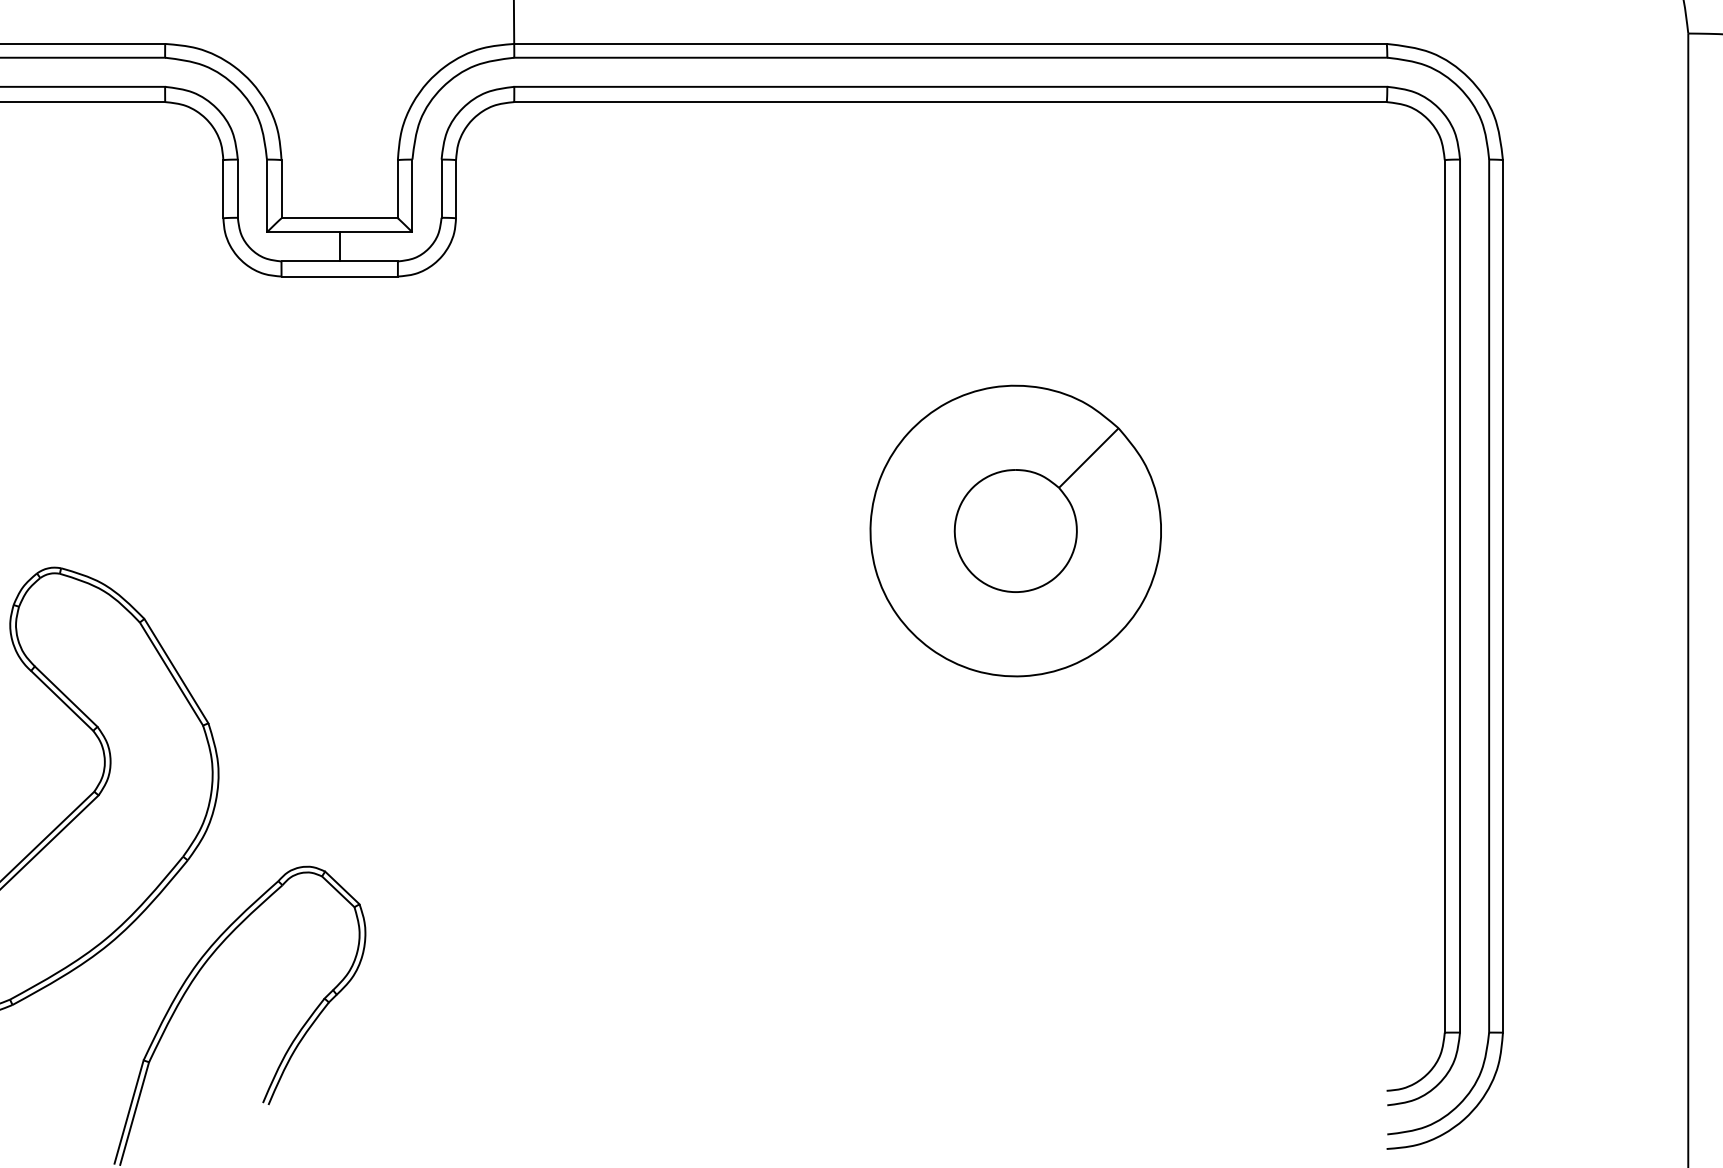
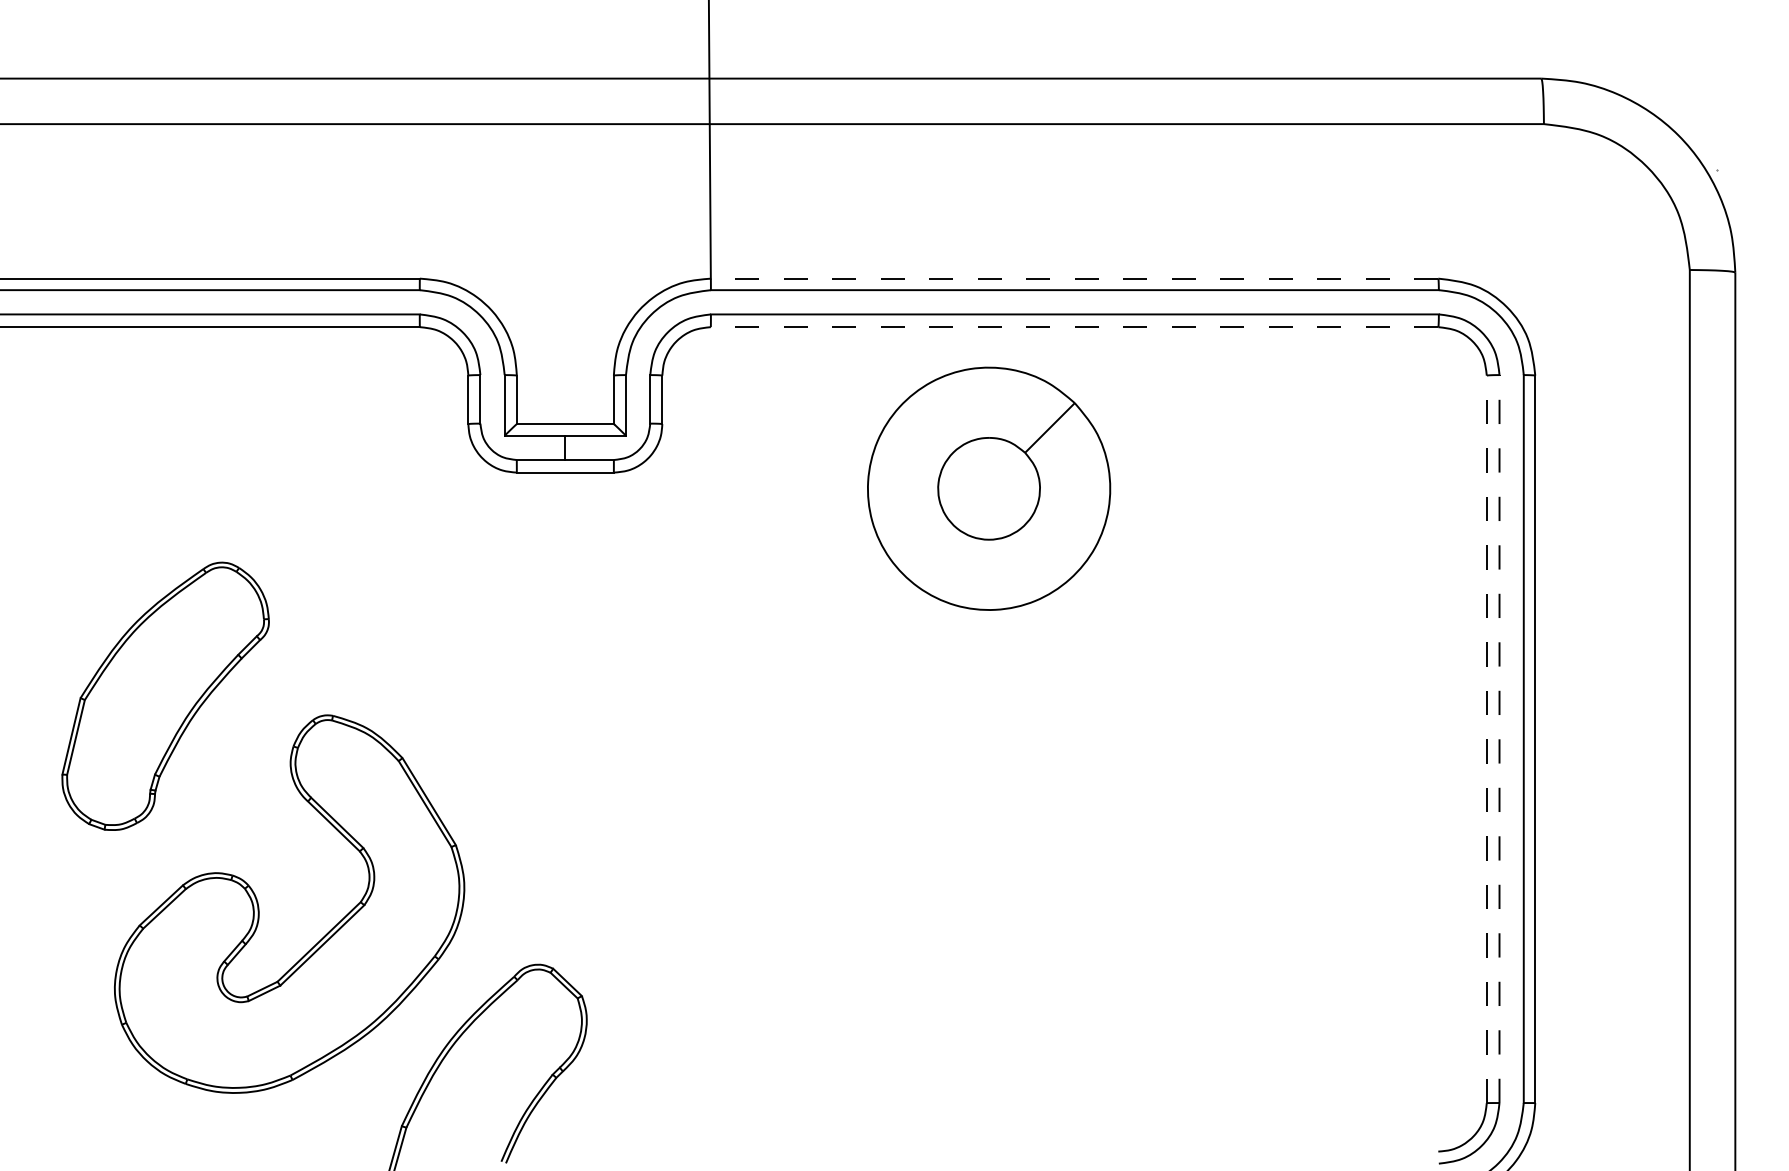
line: (950, 43) -> (1074, 278), solid -> dashed
line: (950, 102) -> (1074, 327), solid -> dashed
part: (1016, 530) -> (989, 488), moved
line: (1444, 596) -> (1486, 739), solid -> dashed
line: (1460, 596) -> (1499, 739), solid -> dashed

